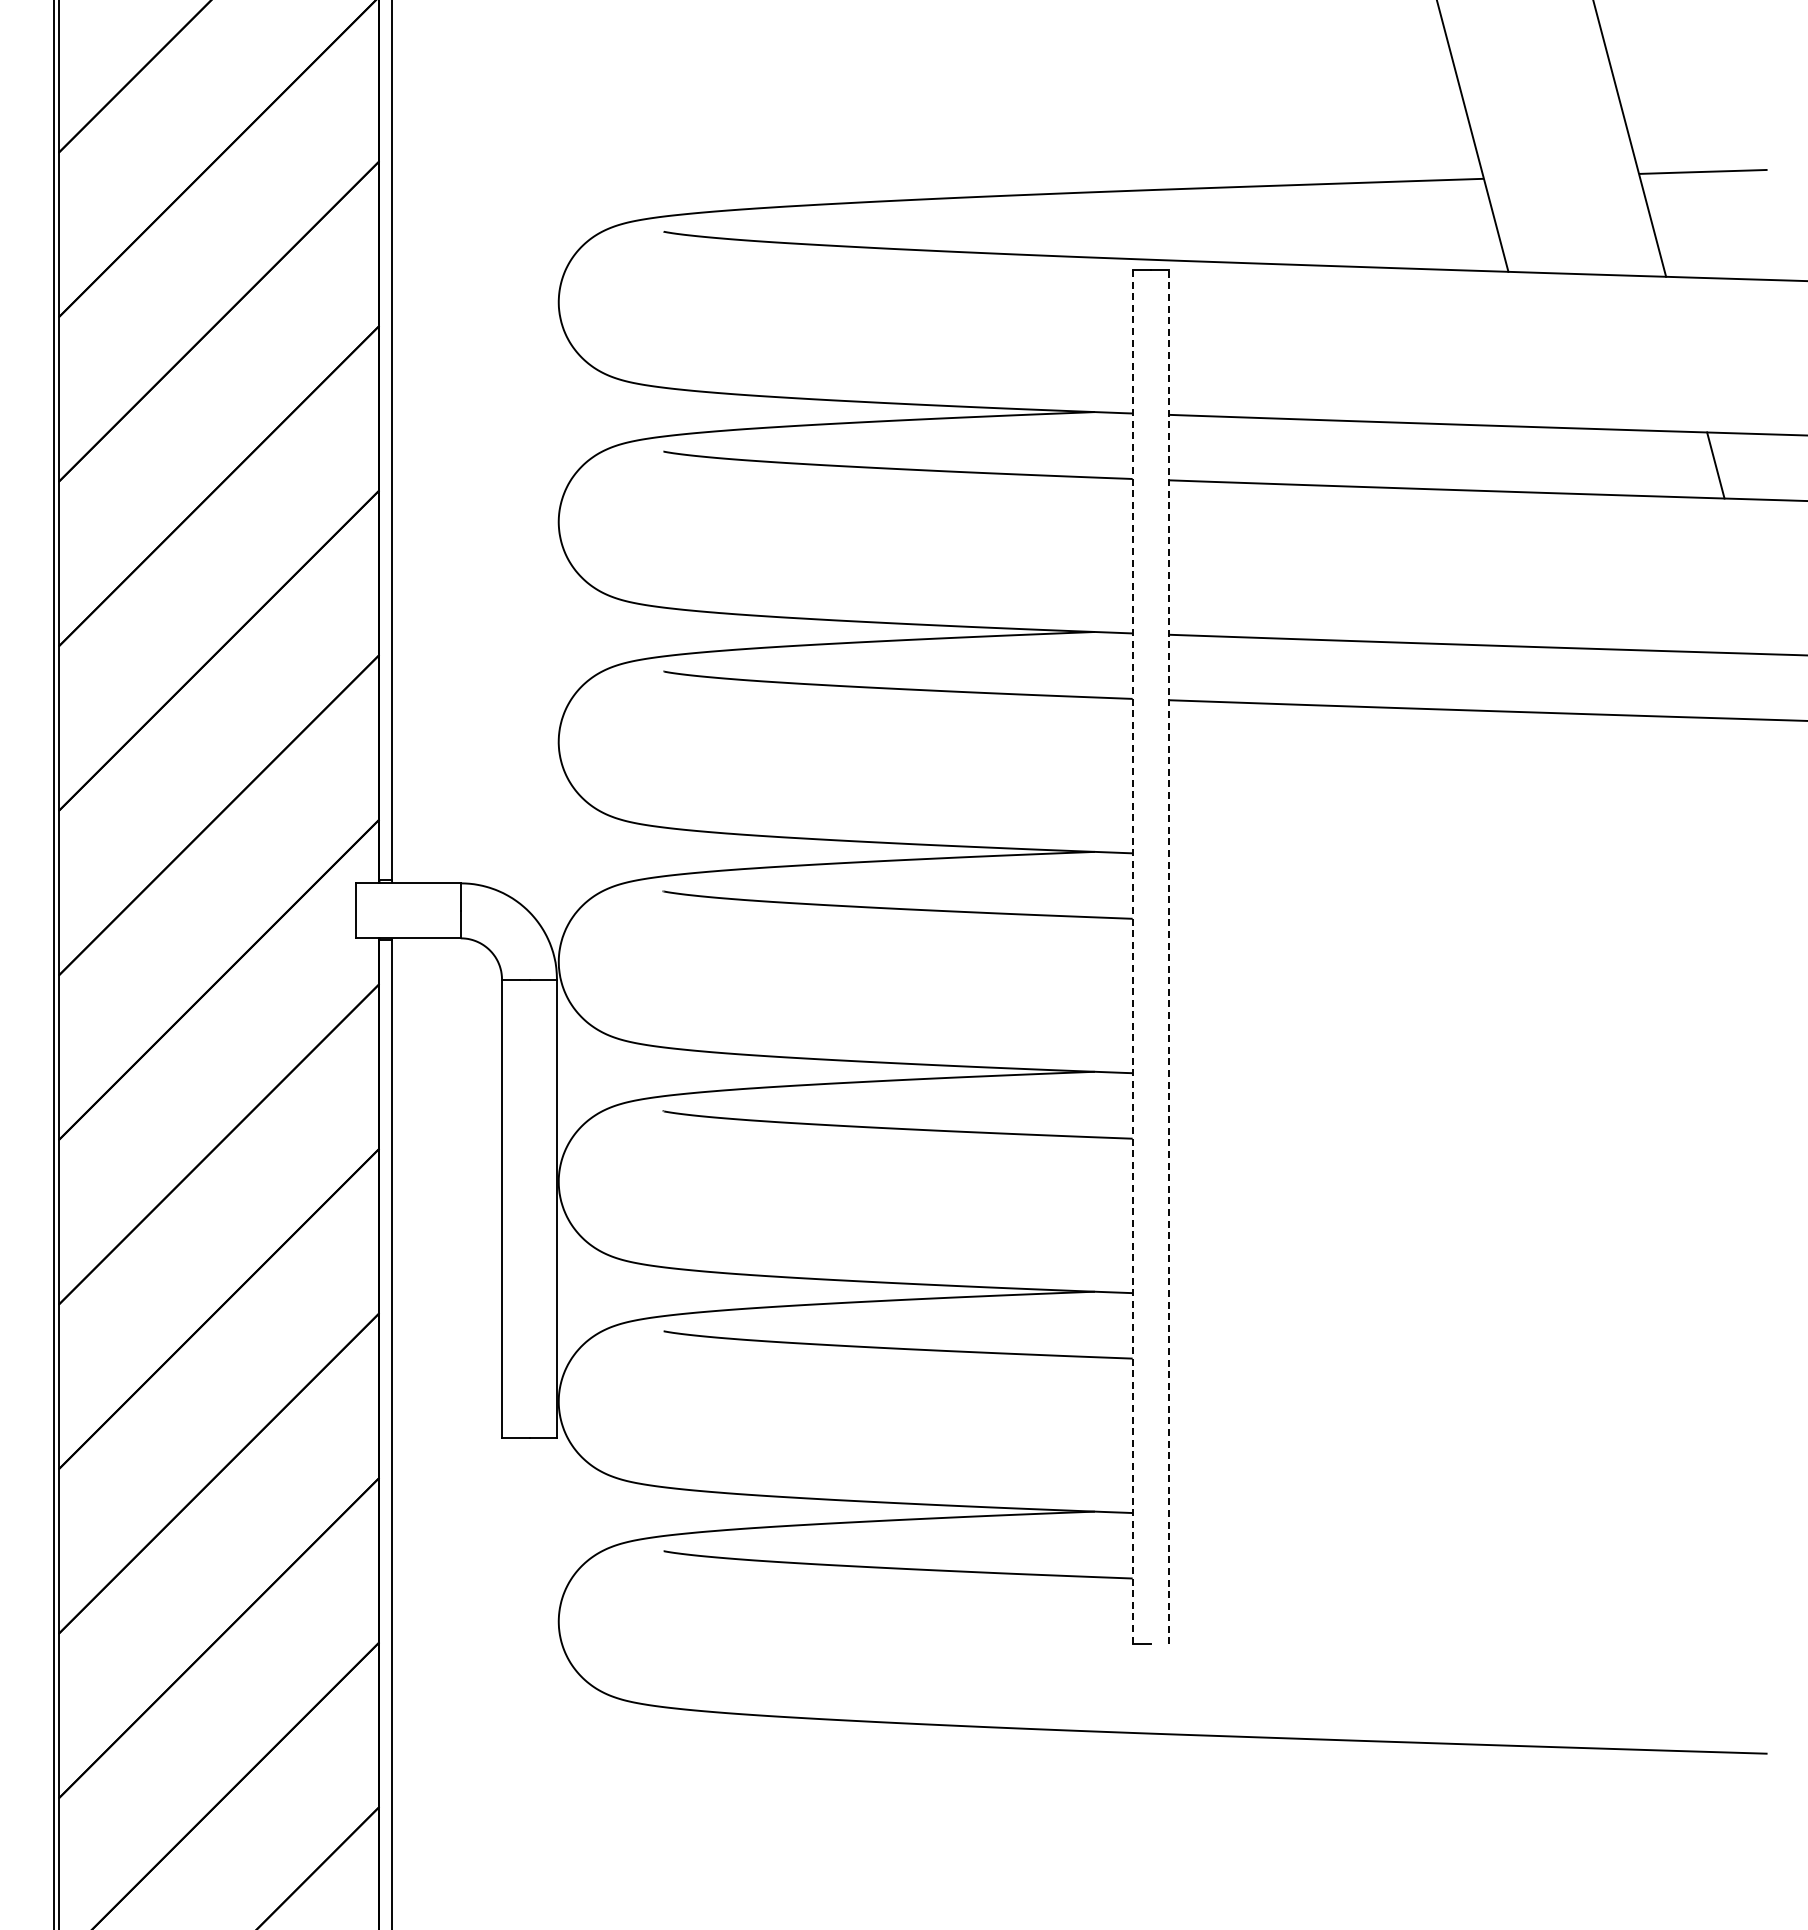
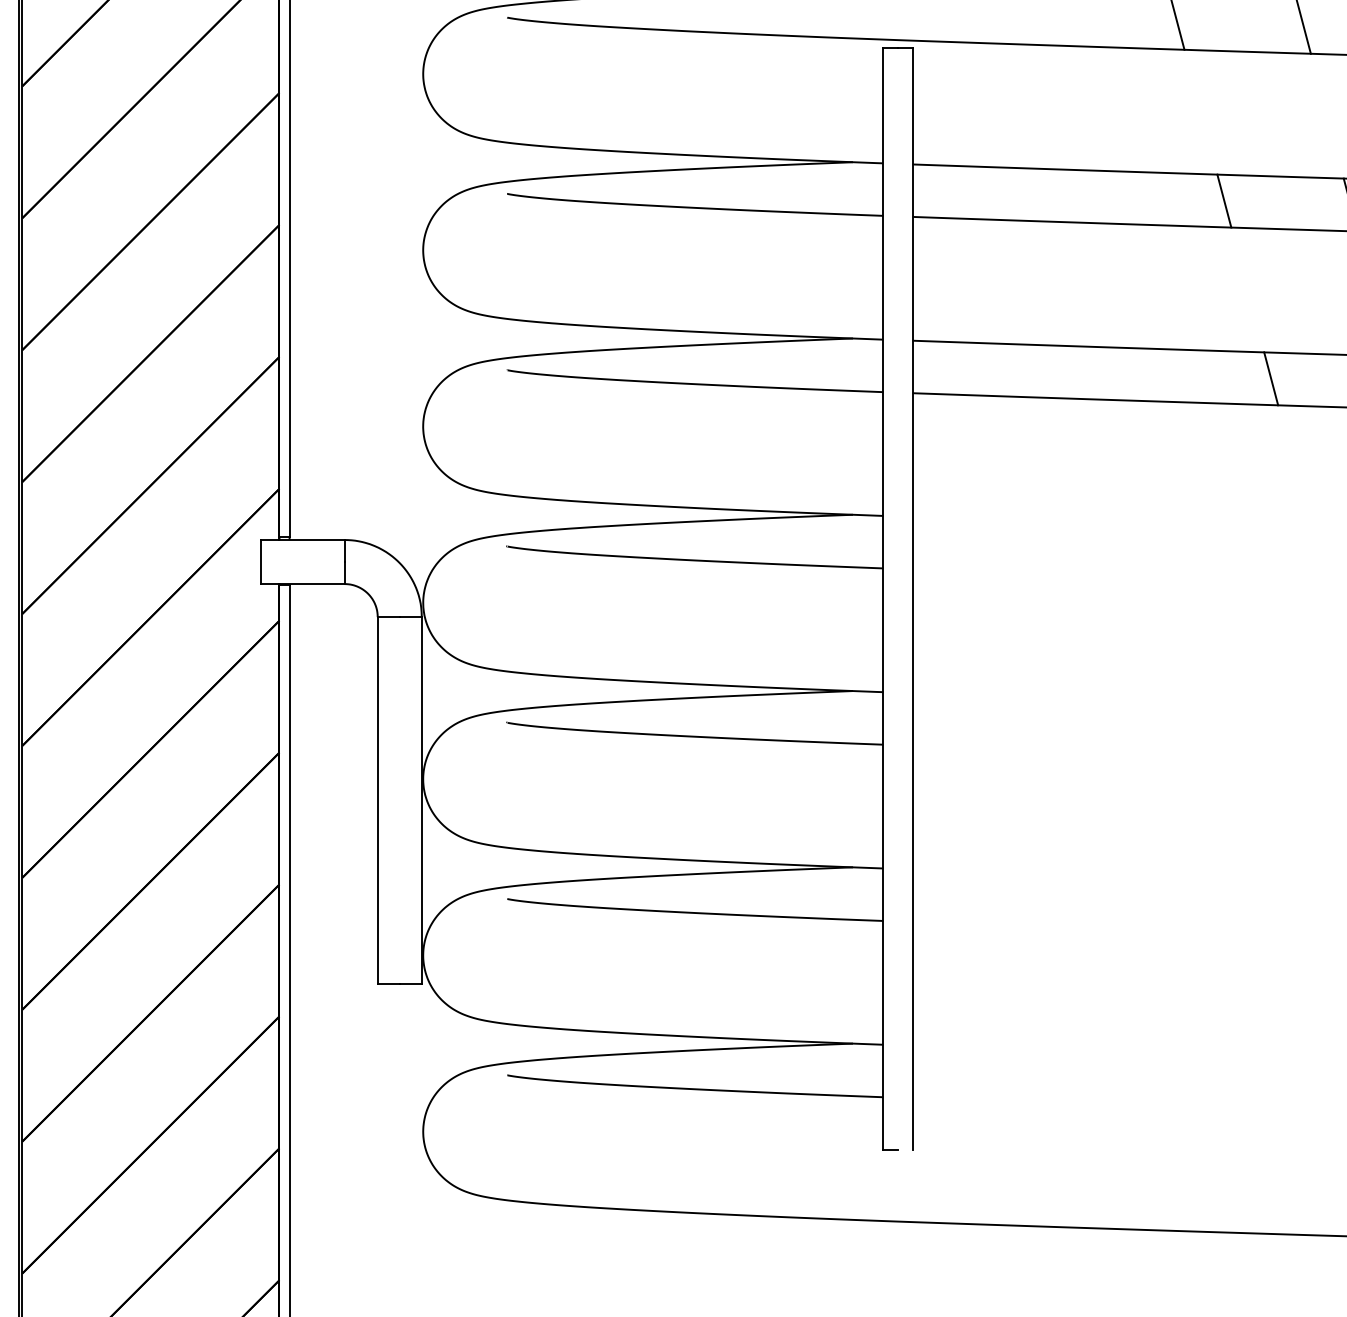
line: (1557, 460) -> (1223, 201), added
line: (1616, 682) -> (1271, 378), added
line: (1169, 956) -> (912, 598), dashed -> solid
line: (1132, 957) -> (883, 599), dashed -> solid

